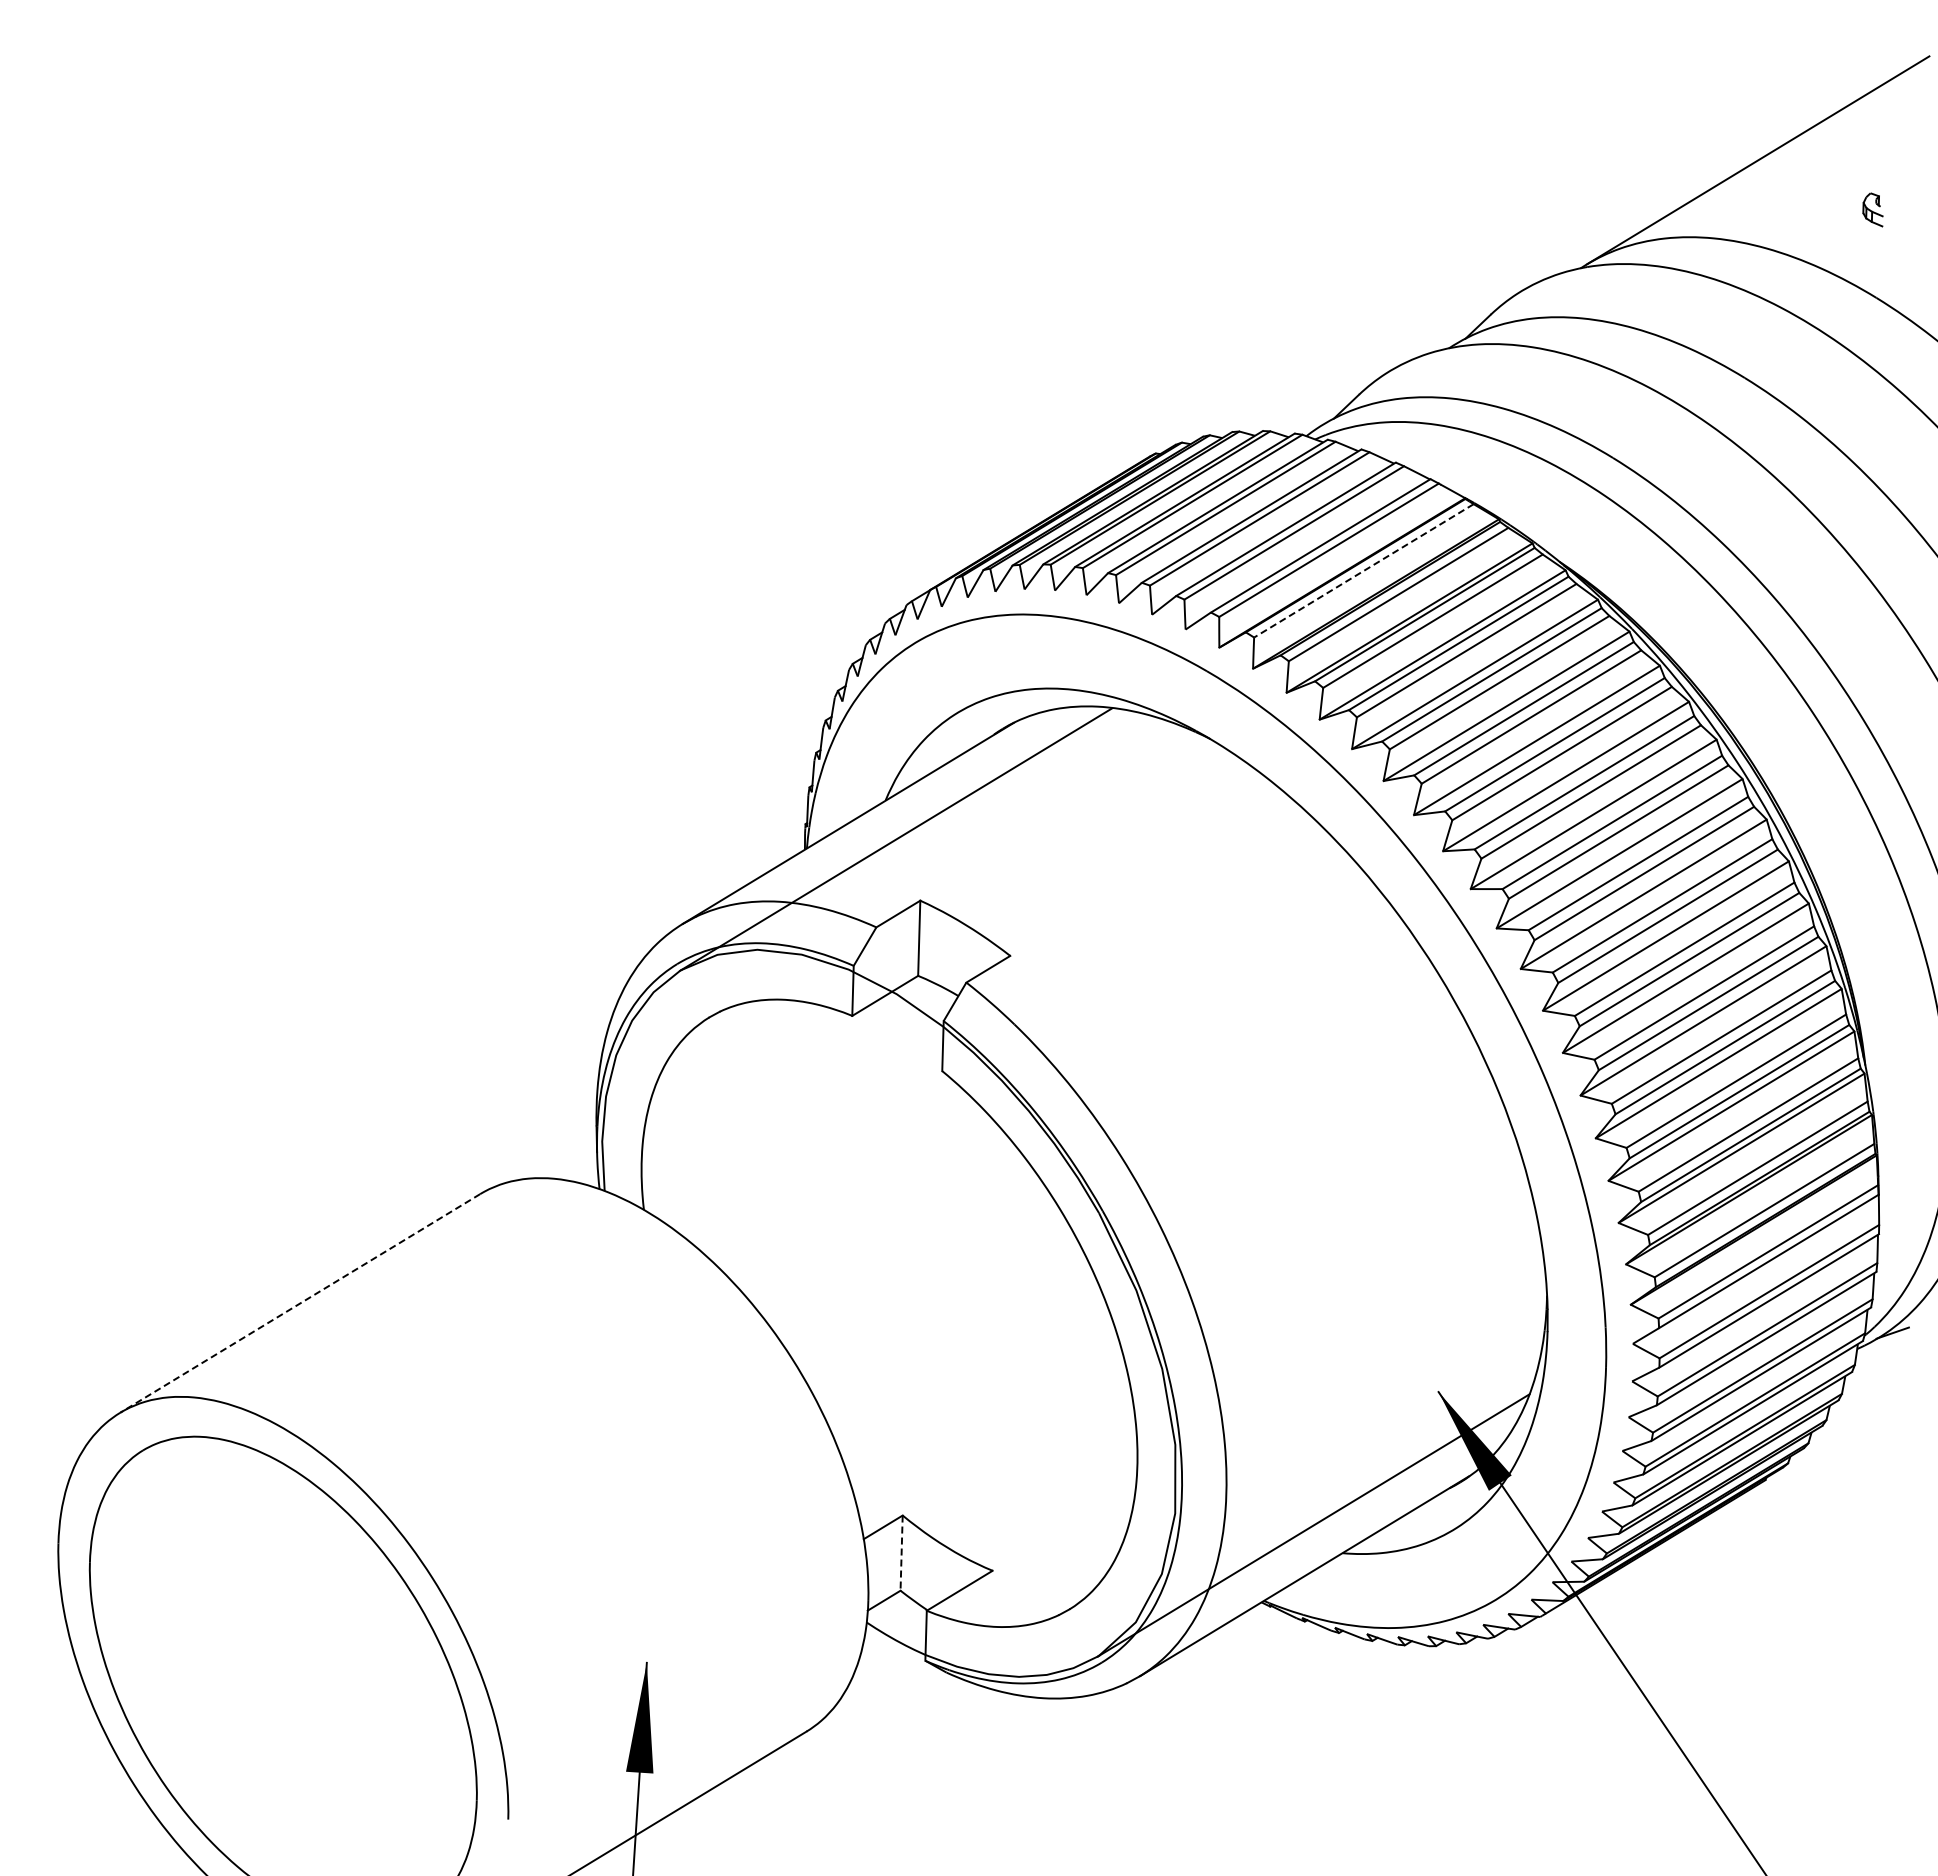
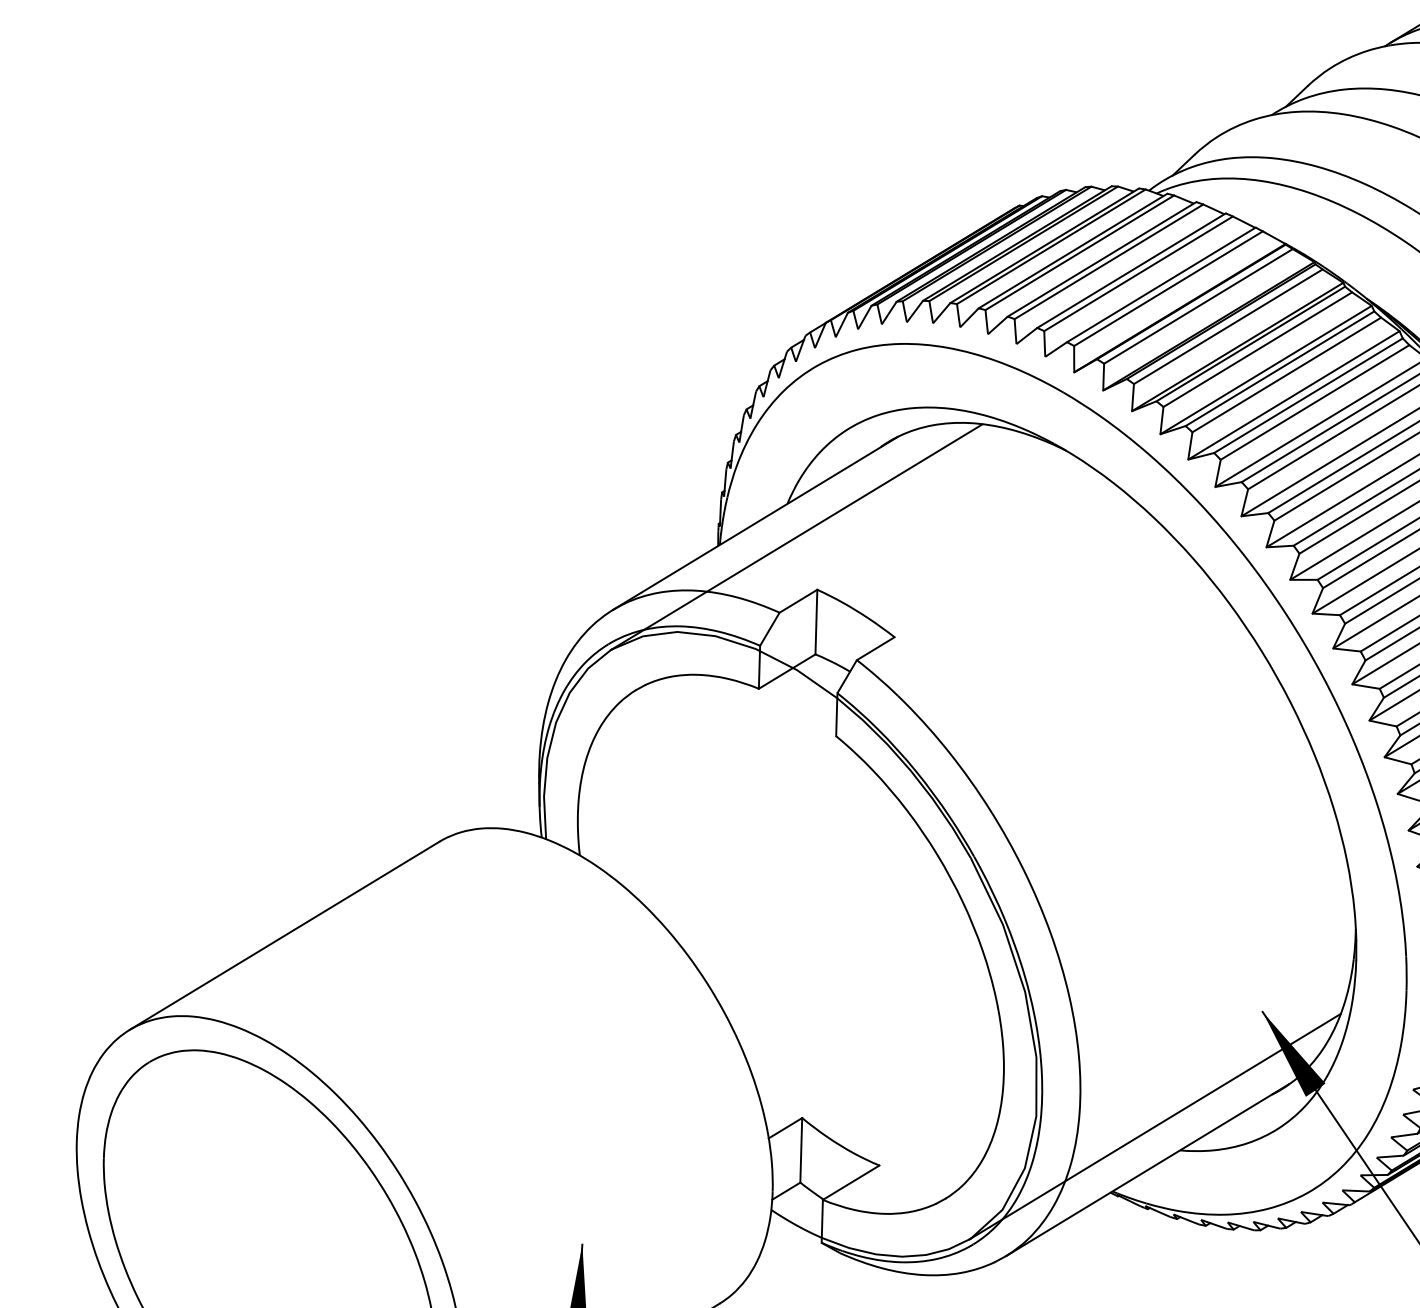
line: (1363, 571) -> (1198, 306), dashed -> solid
line: (300, 1303) -> (284, 935), dashed -> solid
line: (901, 1553) -> (801, 1150), dashed -> solid

